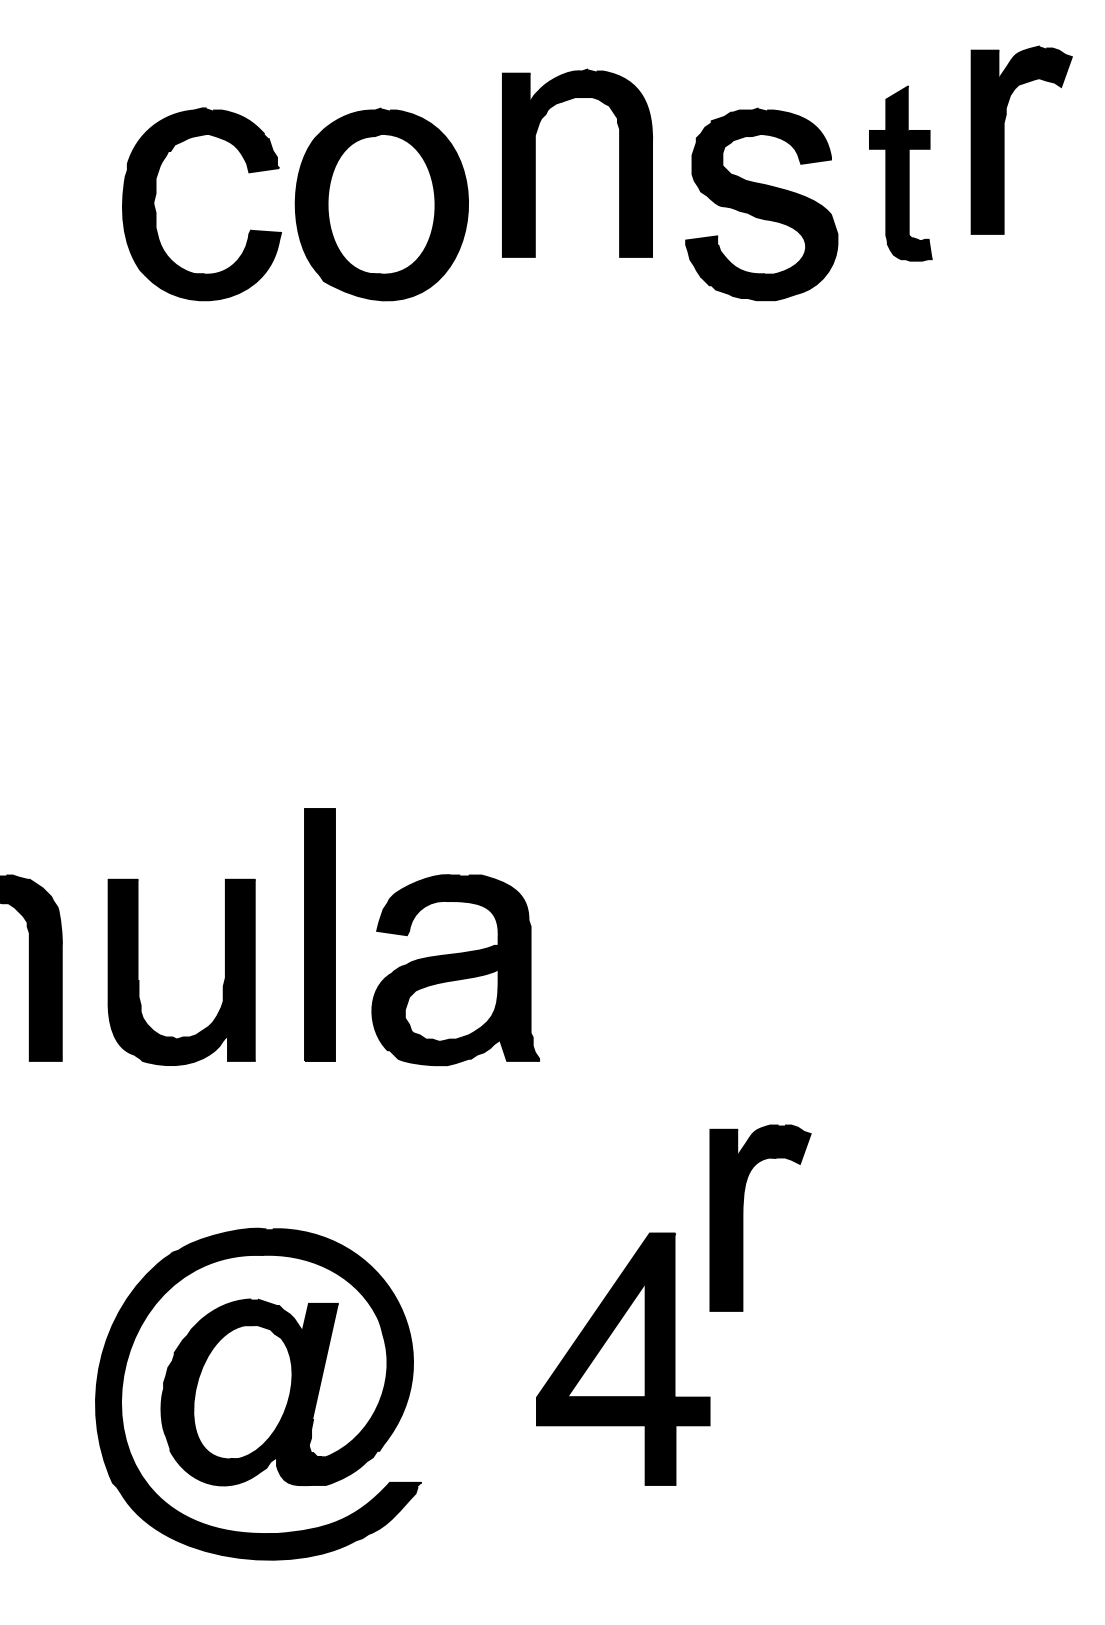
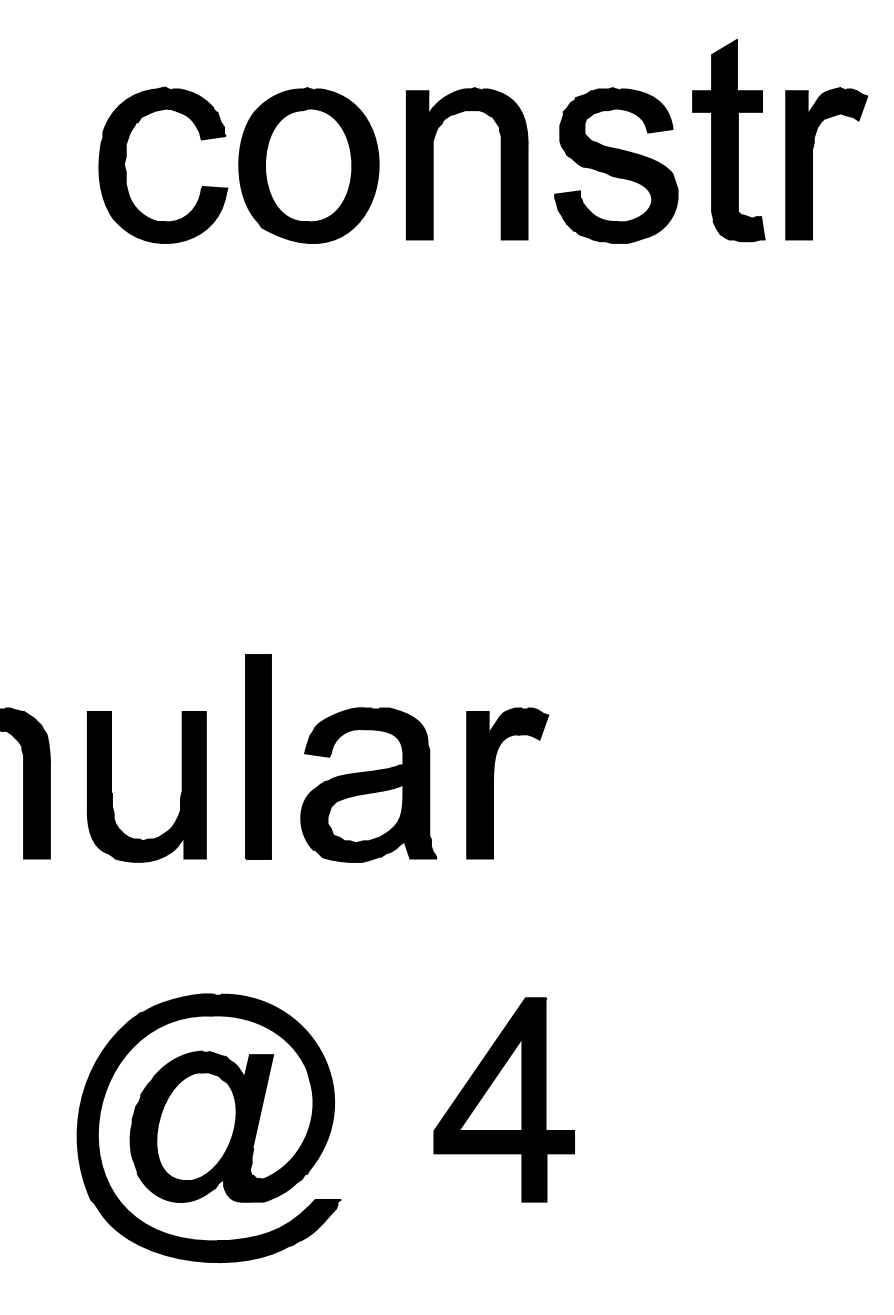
part: (1004, 139) -> (812, 163), moved
part: (535, 162) -> (433, 163), moved
part: (900, 173) -> (728, 140), size x1.43
part: (743, 1217) -> (493, 782), moved

